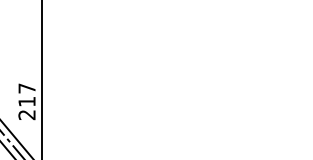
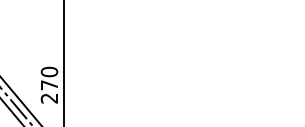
text: (26, 94) -> (48, 77), 217 -> 270

